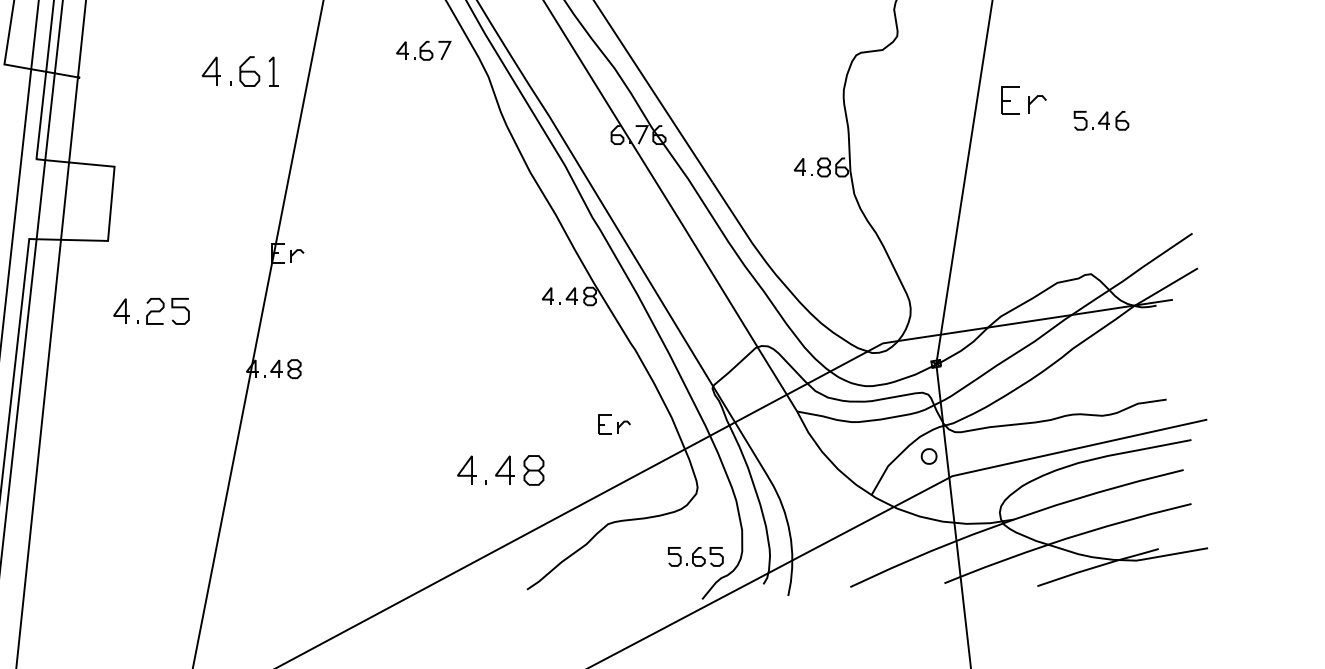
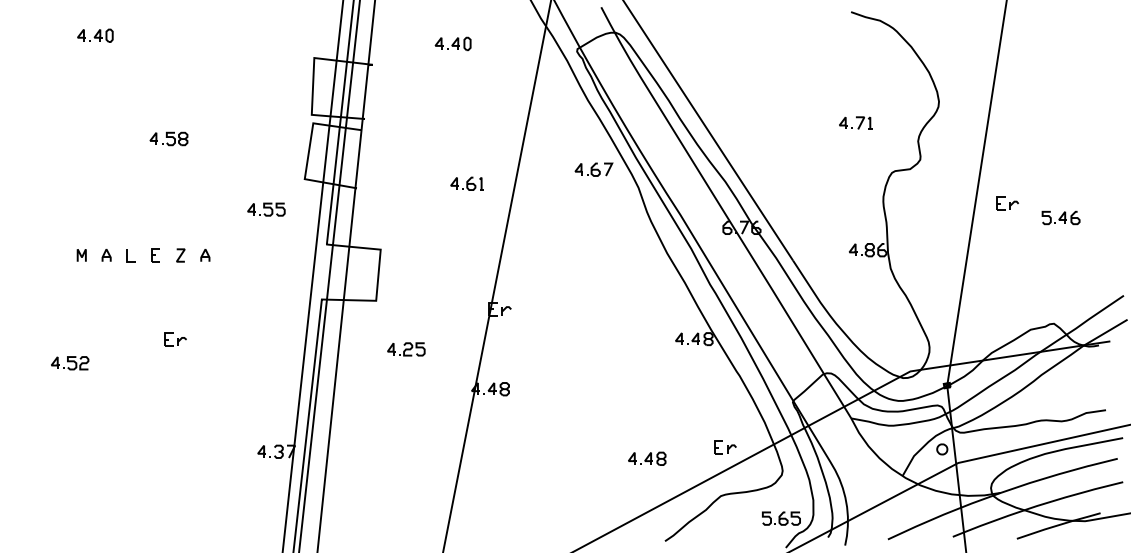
part: (239, 70) -> (466, 183), size x0.62
part: (1023, 99) -> (1007, 203), size x0.71
part: (151, 311) -> (406, 349), size x0.71
part: (614, 424) -> (725, 447), moved
part: (501, 469) -> (647, 458), size x0.62

